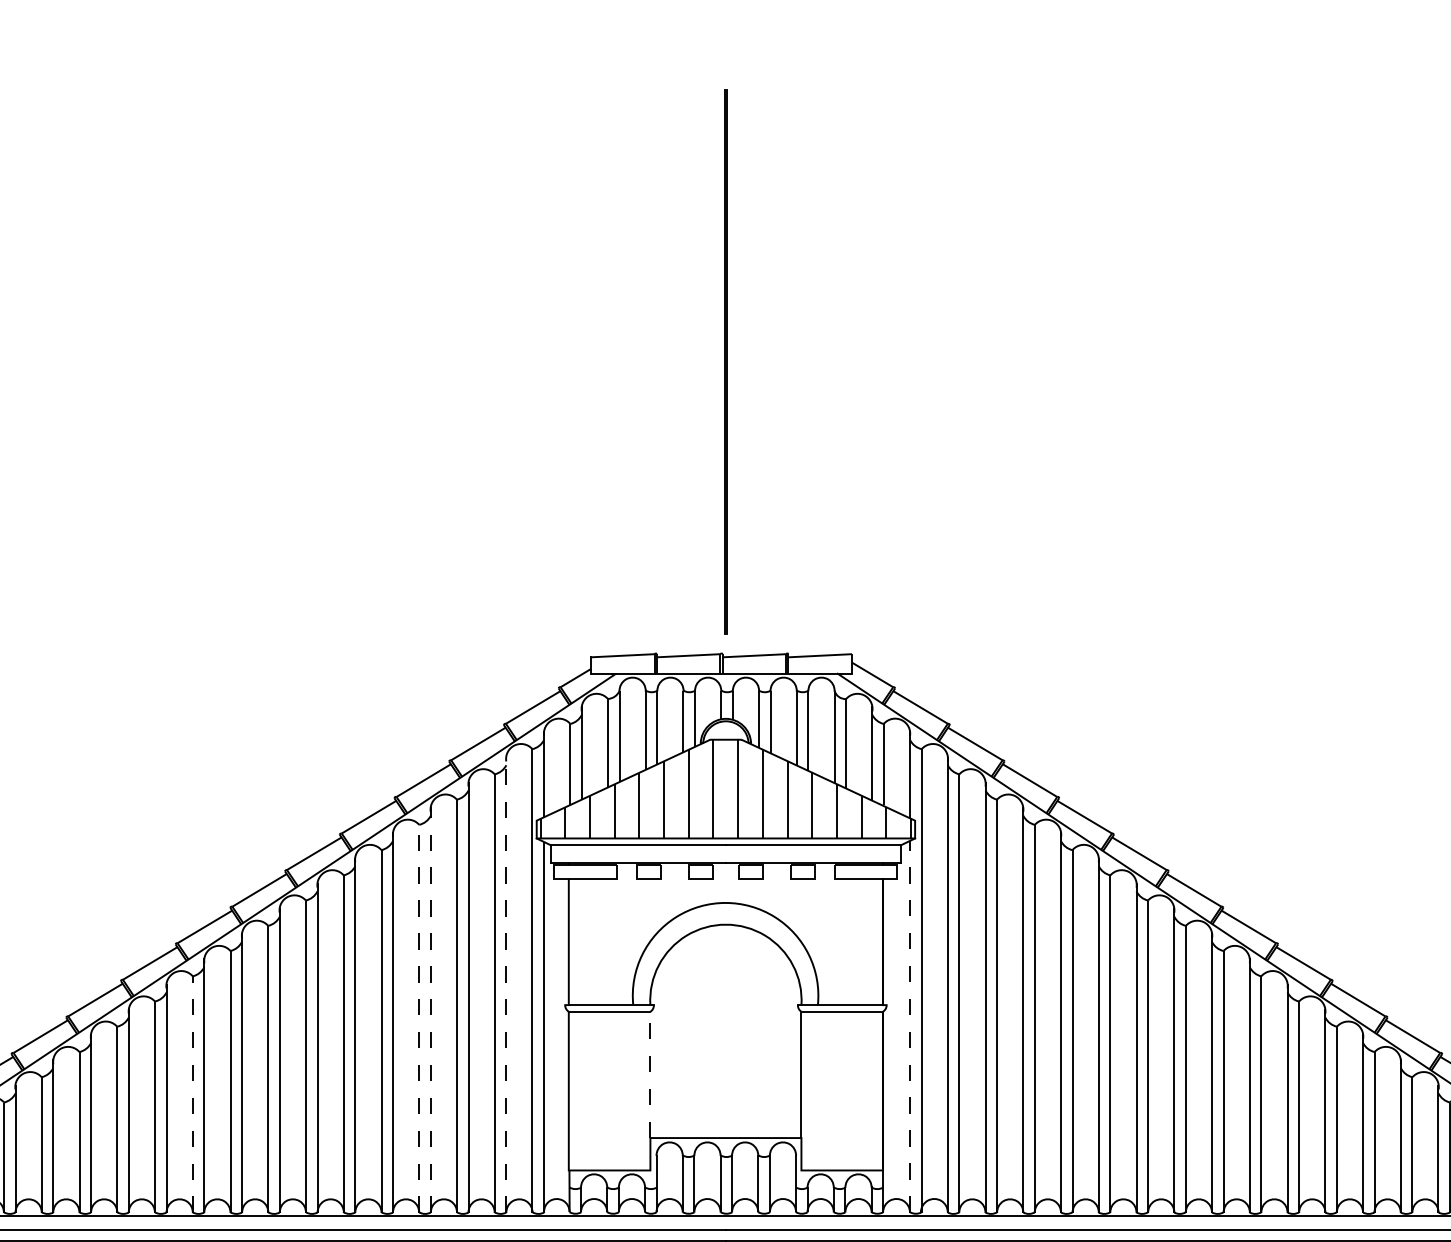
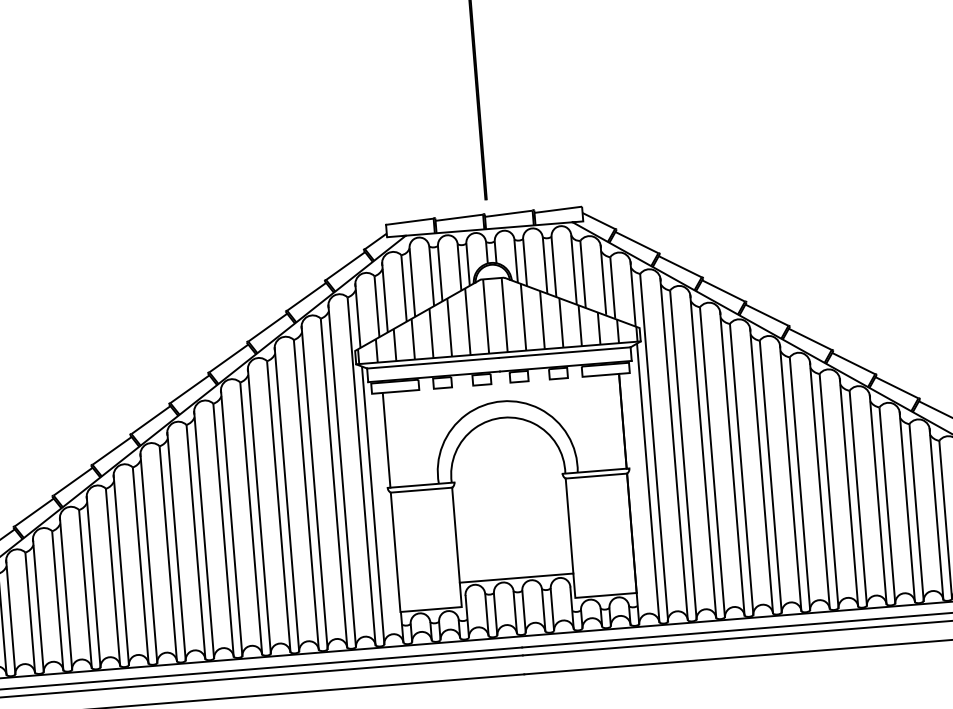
line: (506, 984) -> (342, 475), dashed -> solid
line: (430, 1009) -> (286, 499), dashed -> solid
line: (419, 1018) -> (278, 506), dashed -> solid
line: (910, 1026) -> (648, 483), dashed -> solid
line: (650, 1074) -> (456, 534), dashed -> solid
line: (192, 1094) -> (112, 577), dashed -> solid

